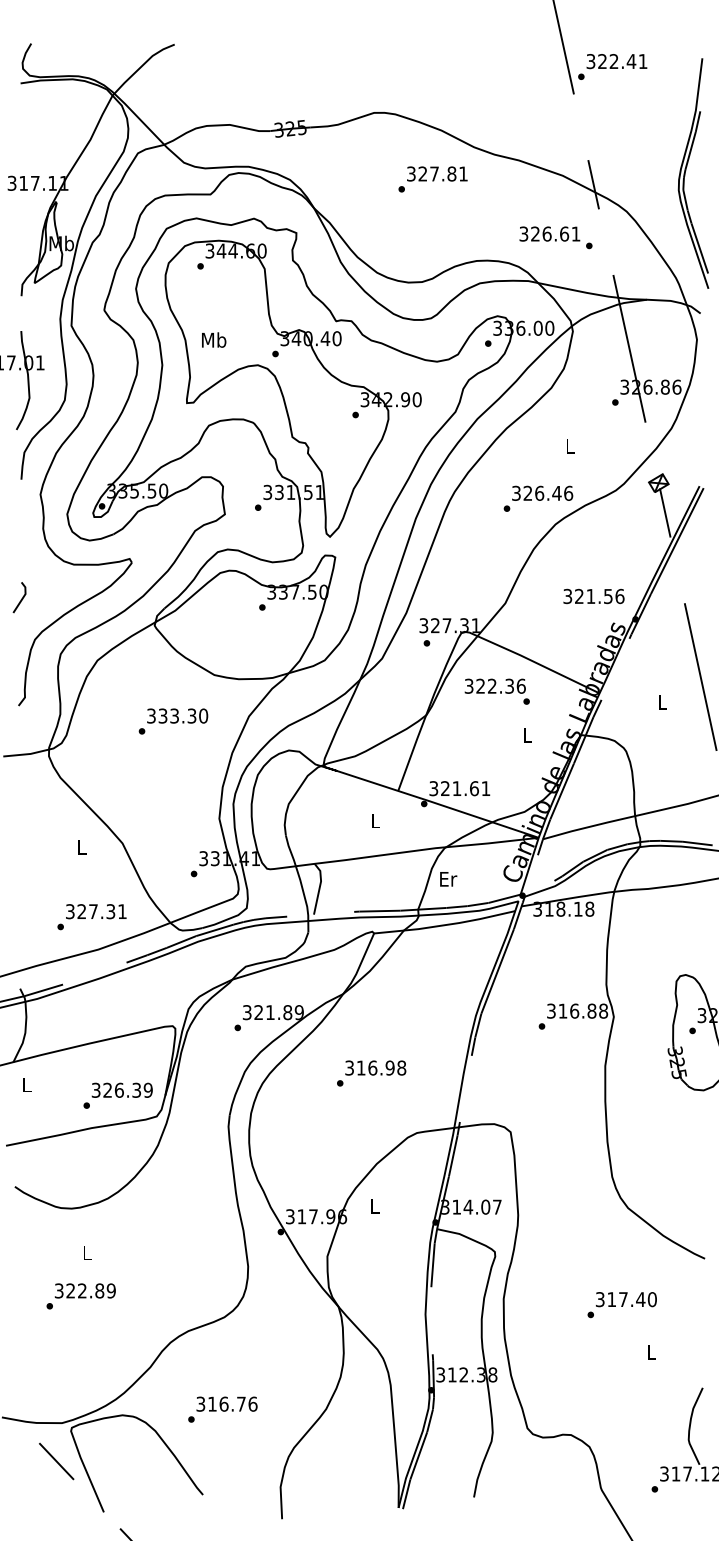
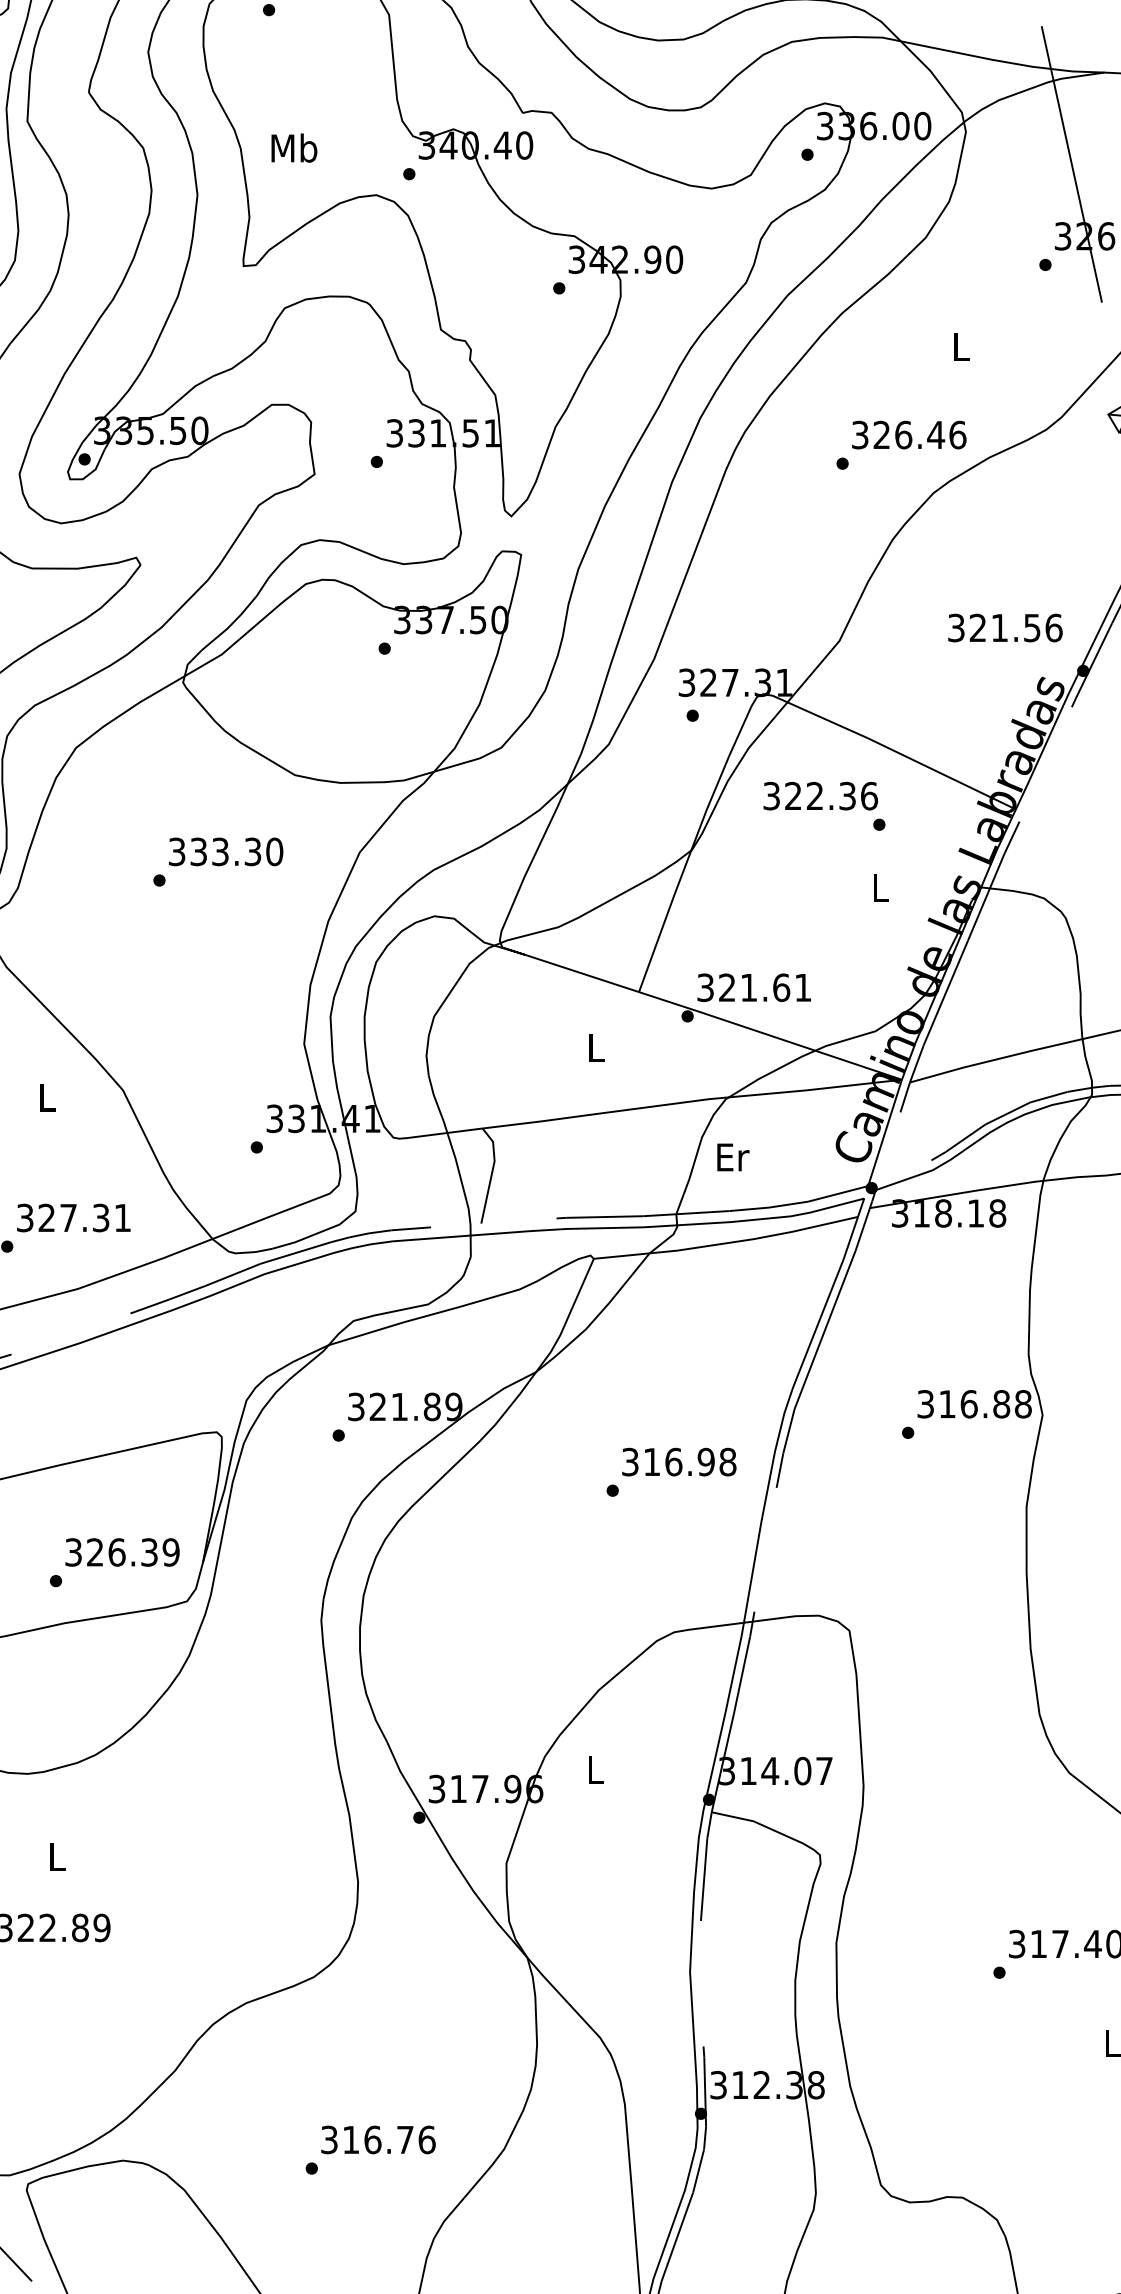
text: (371, 1073) -> (671, 1472), moved
text: (222, 1409) -> (369, 2149), moved

